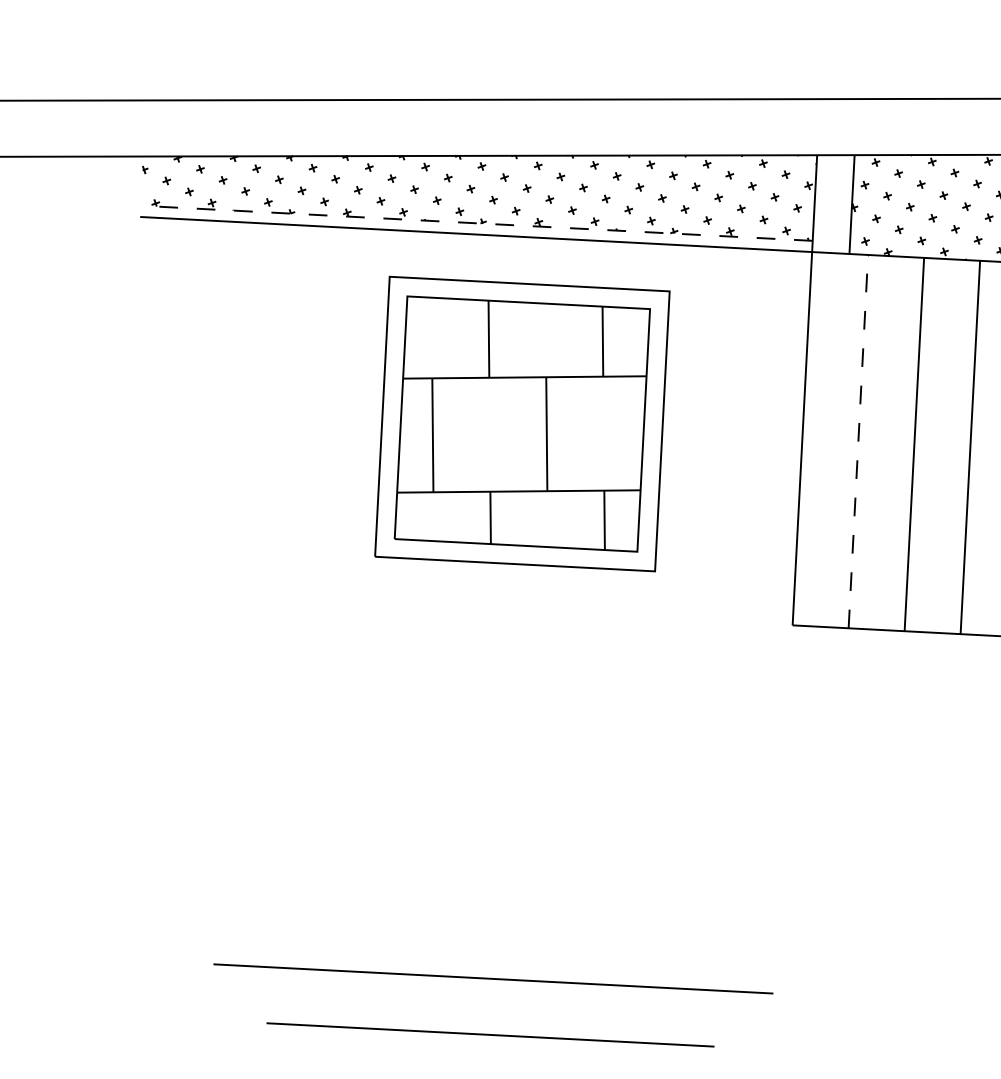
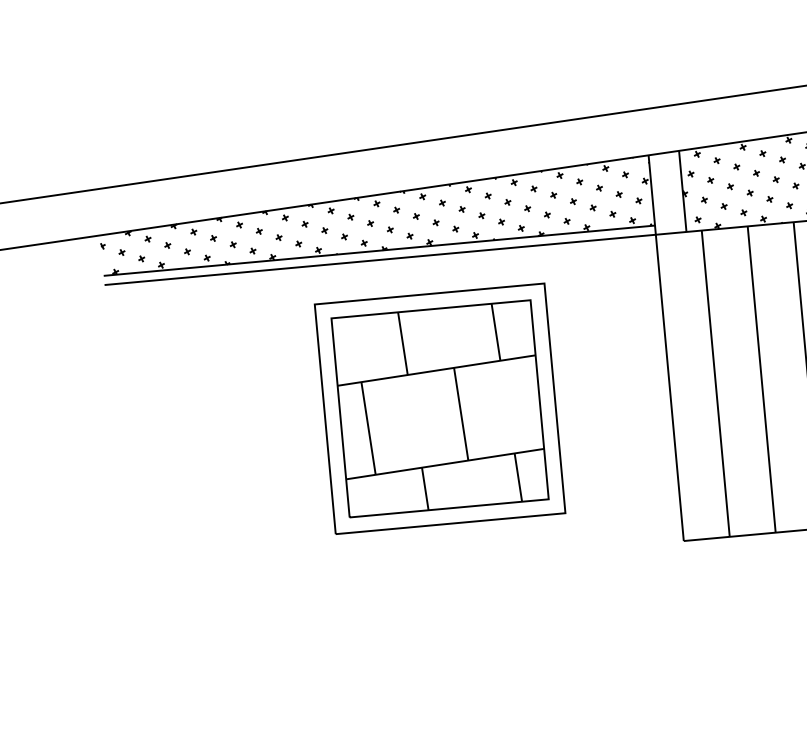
line: (476, 223) -> (379, 250), dashed -> solid
line: (858, 441) -> (715, 383), dashed -> solid

